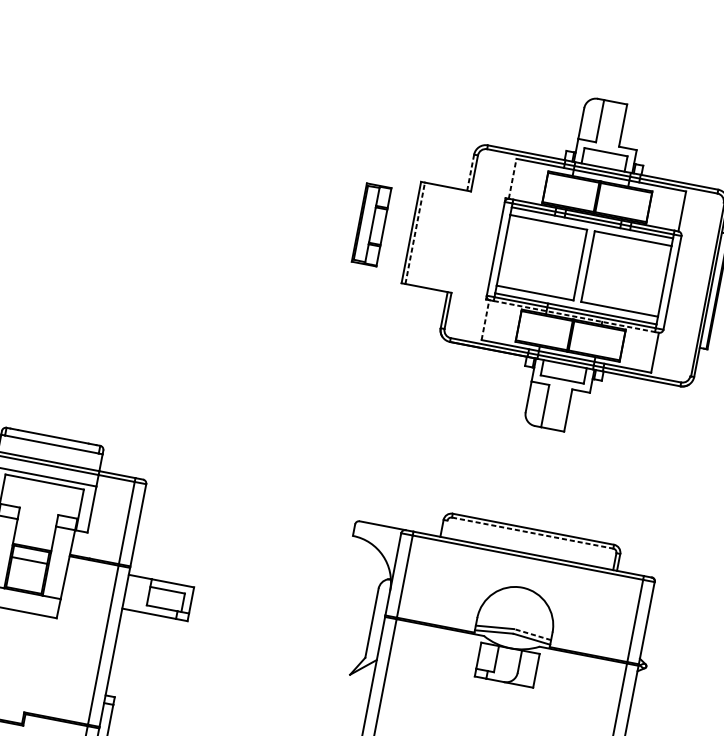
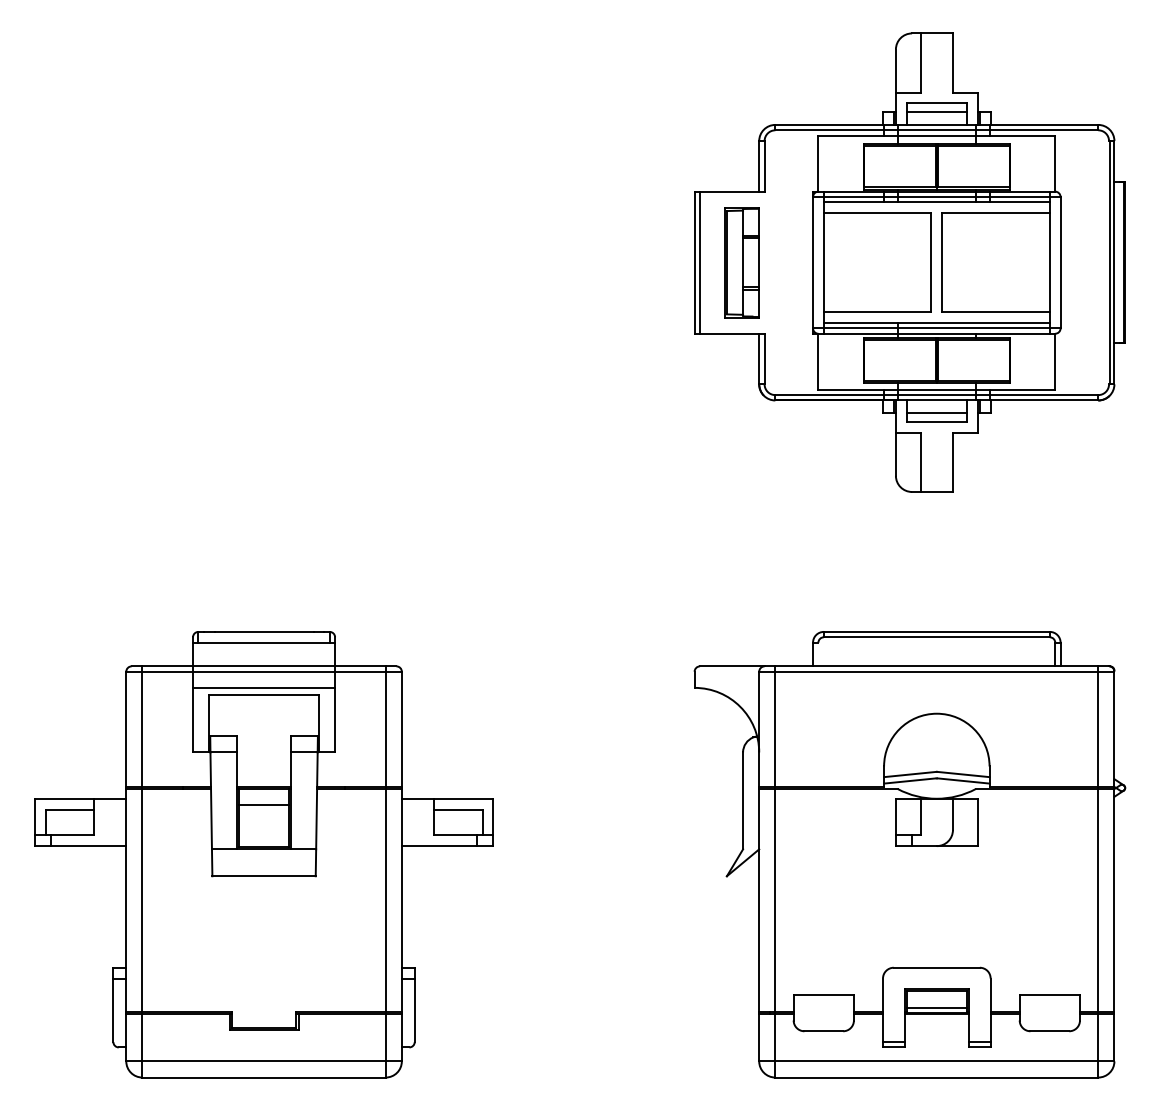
line: (604, 158) -> (936, 112), added
line: (470, 172) -> (759, 166), dashed -> solid
line: (512, 178) -> (817, 163), dashed -> solid
part: (371, 224) -> (741, 262), moved
line: (415, 233) -> (700, 262), dashed -> solid
line: (574, 316) -> (937, 333), dashed -> solid
line: (485, 319) -> (817, 361), dashed -> solid
line: (563, 373) -> (936, 413), added
line: (533, 533) -> (937, 637), dashed -> solid
line: (532, 634) -> (963, 774), dashed -> solid

